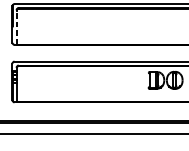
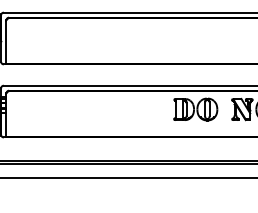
line: (16, 27) -> (6, 42), dashed -> solid

